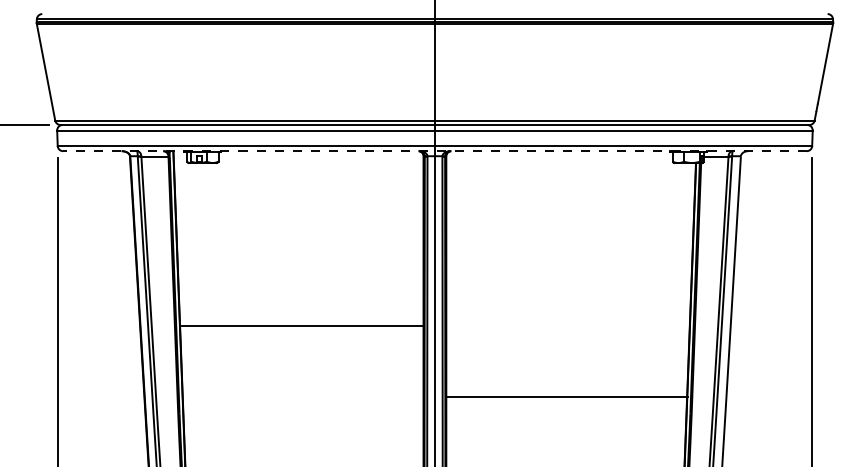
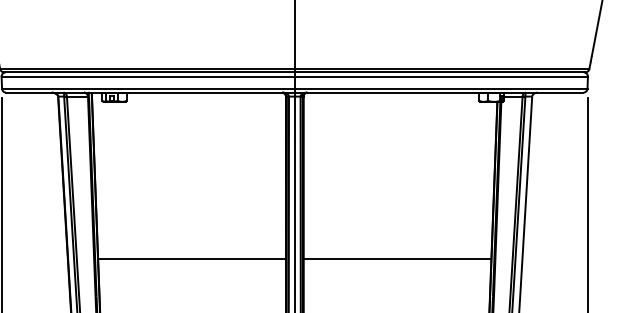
line: (434, 151) -> (294, 92), dashed -> solid
line: (302, 326) -> (191, 258), moved
line: (567, 397) -> (397, 258), moved

